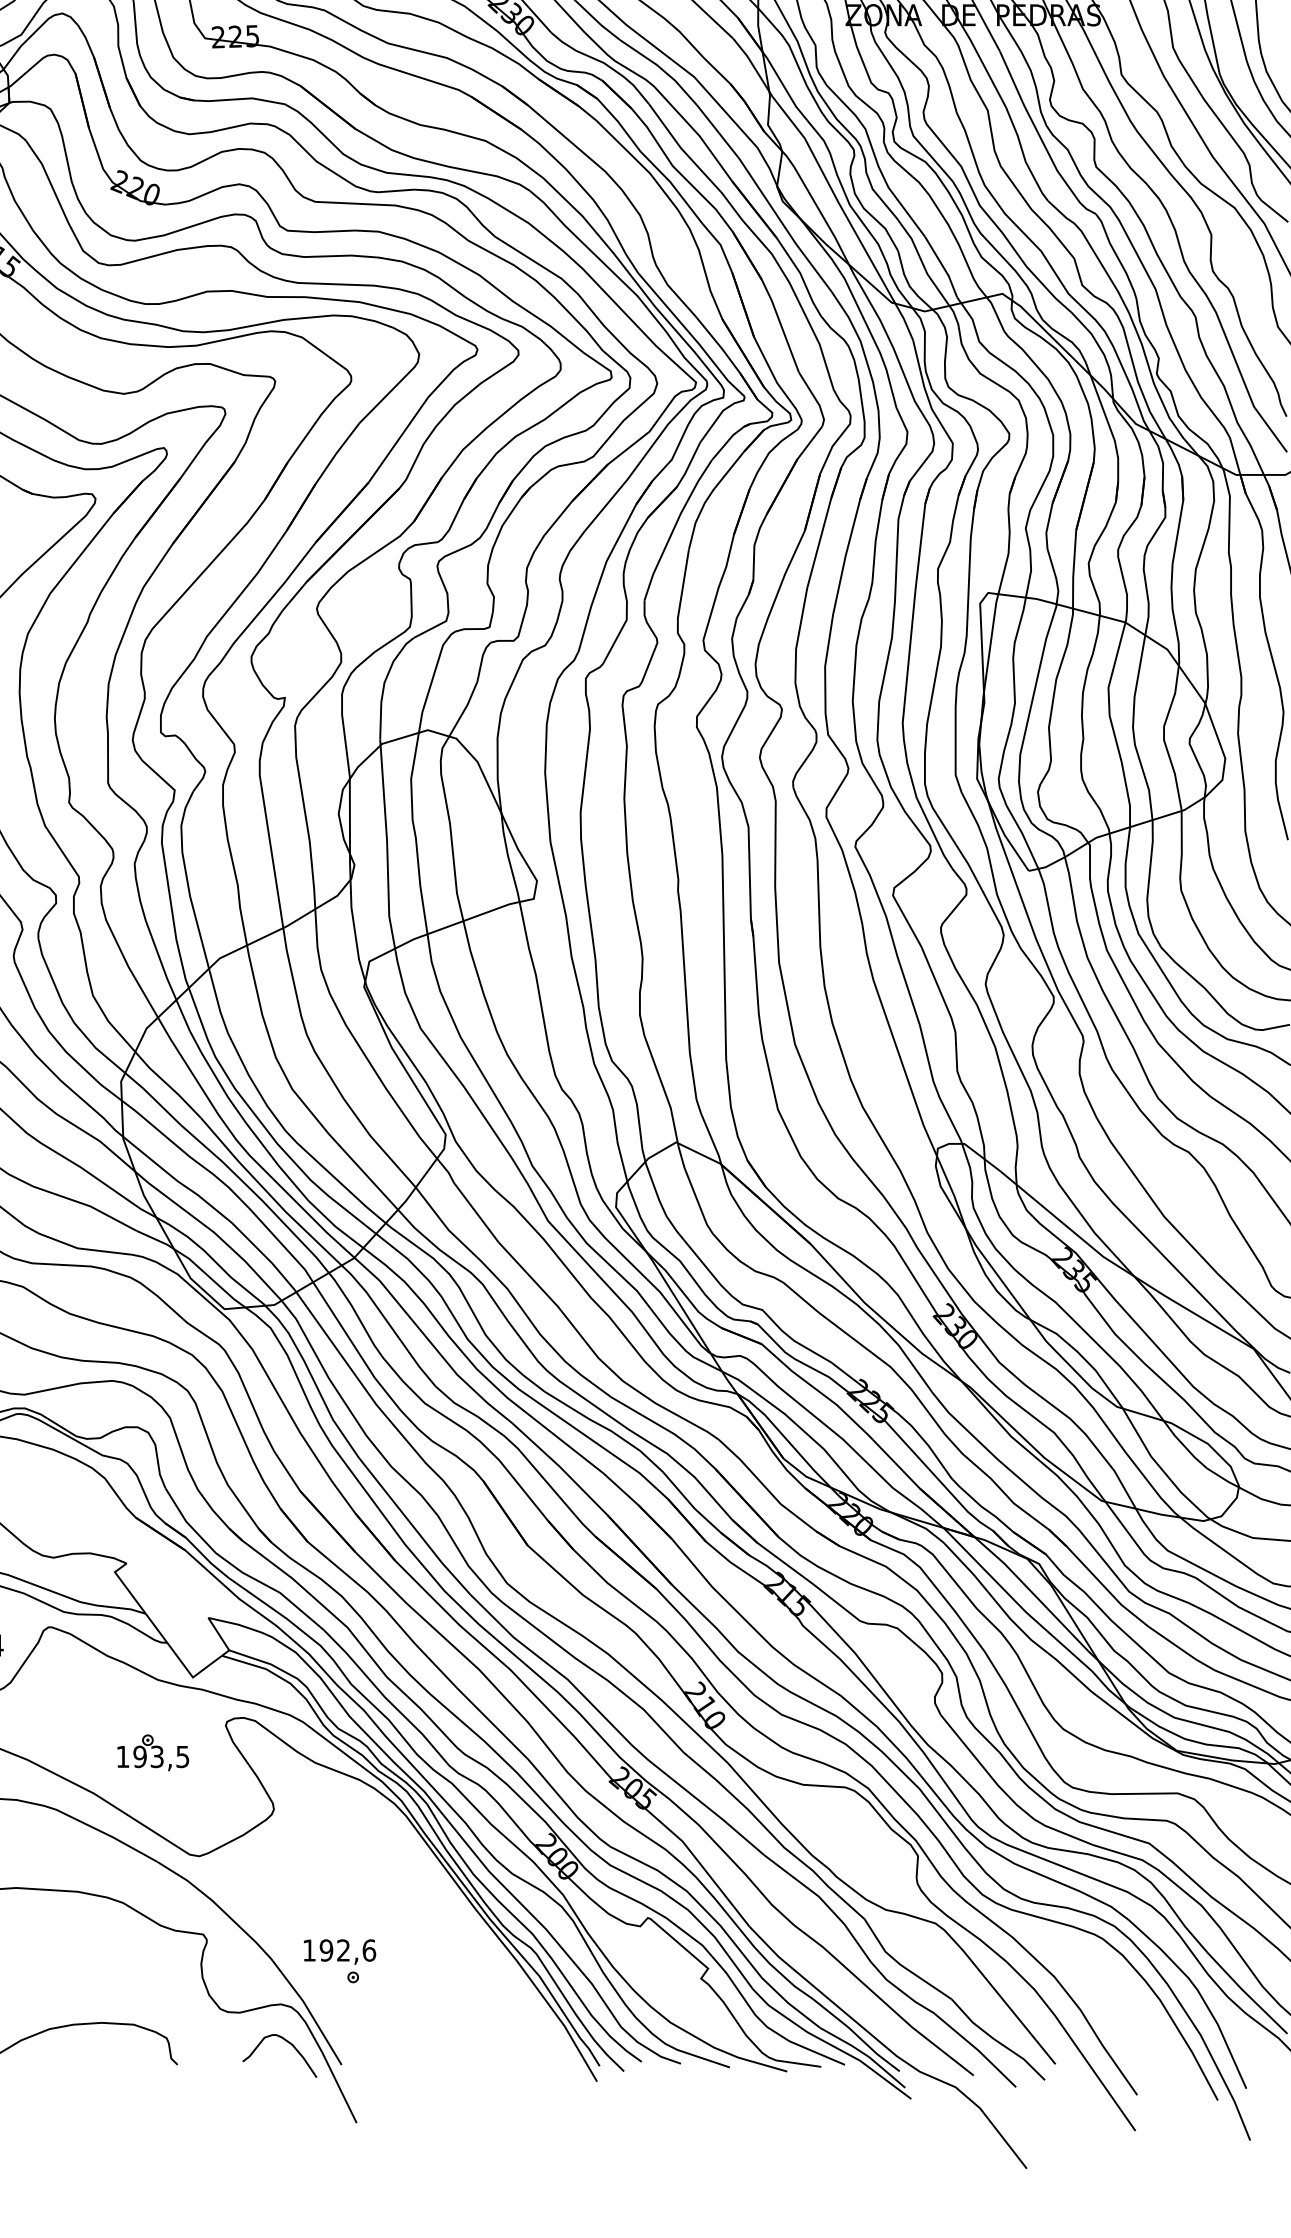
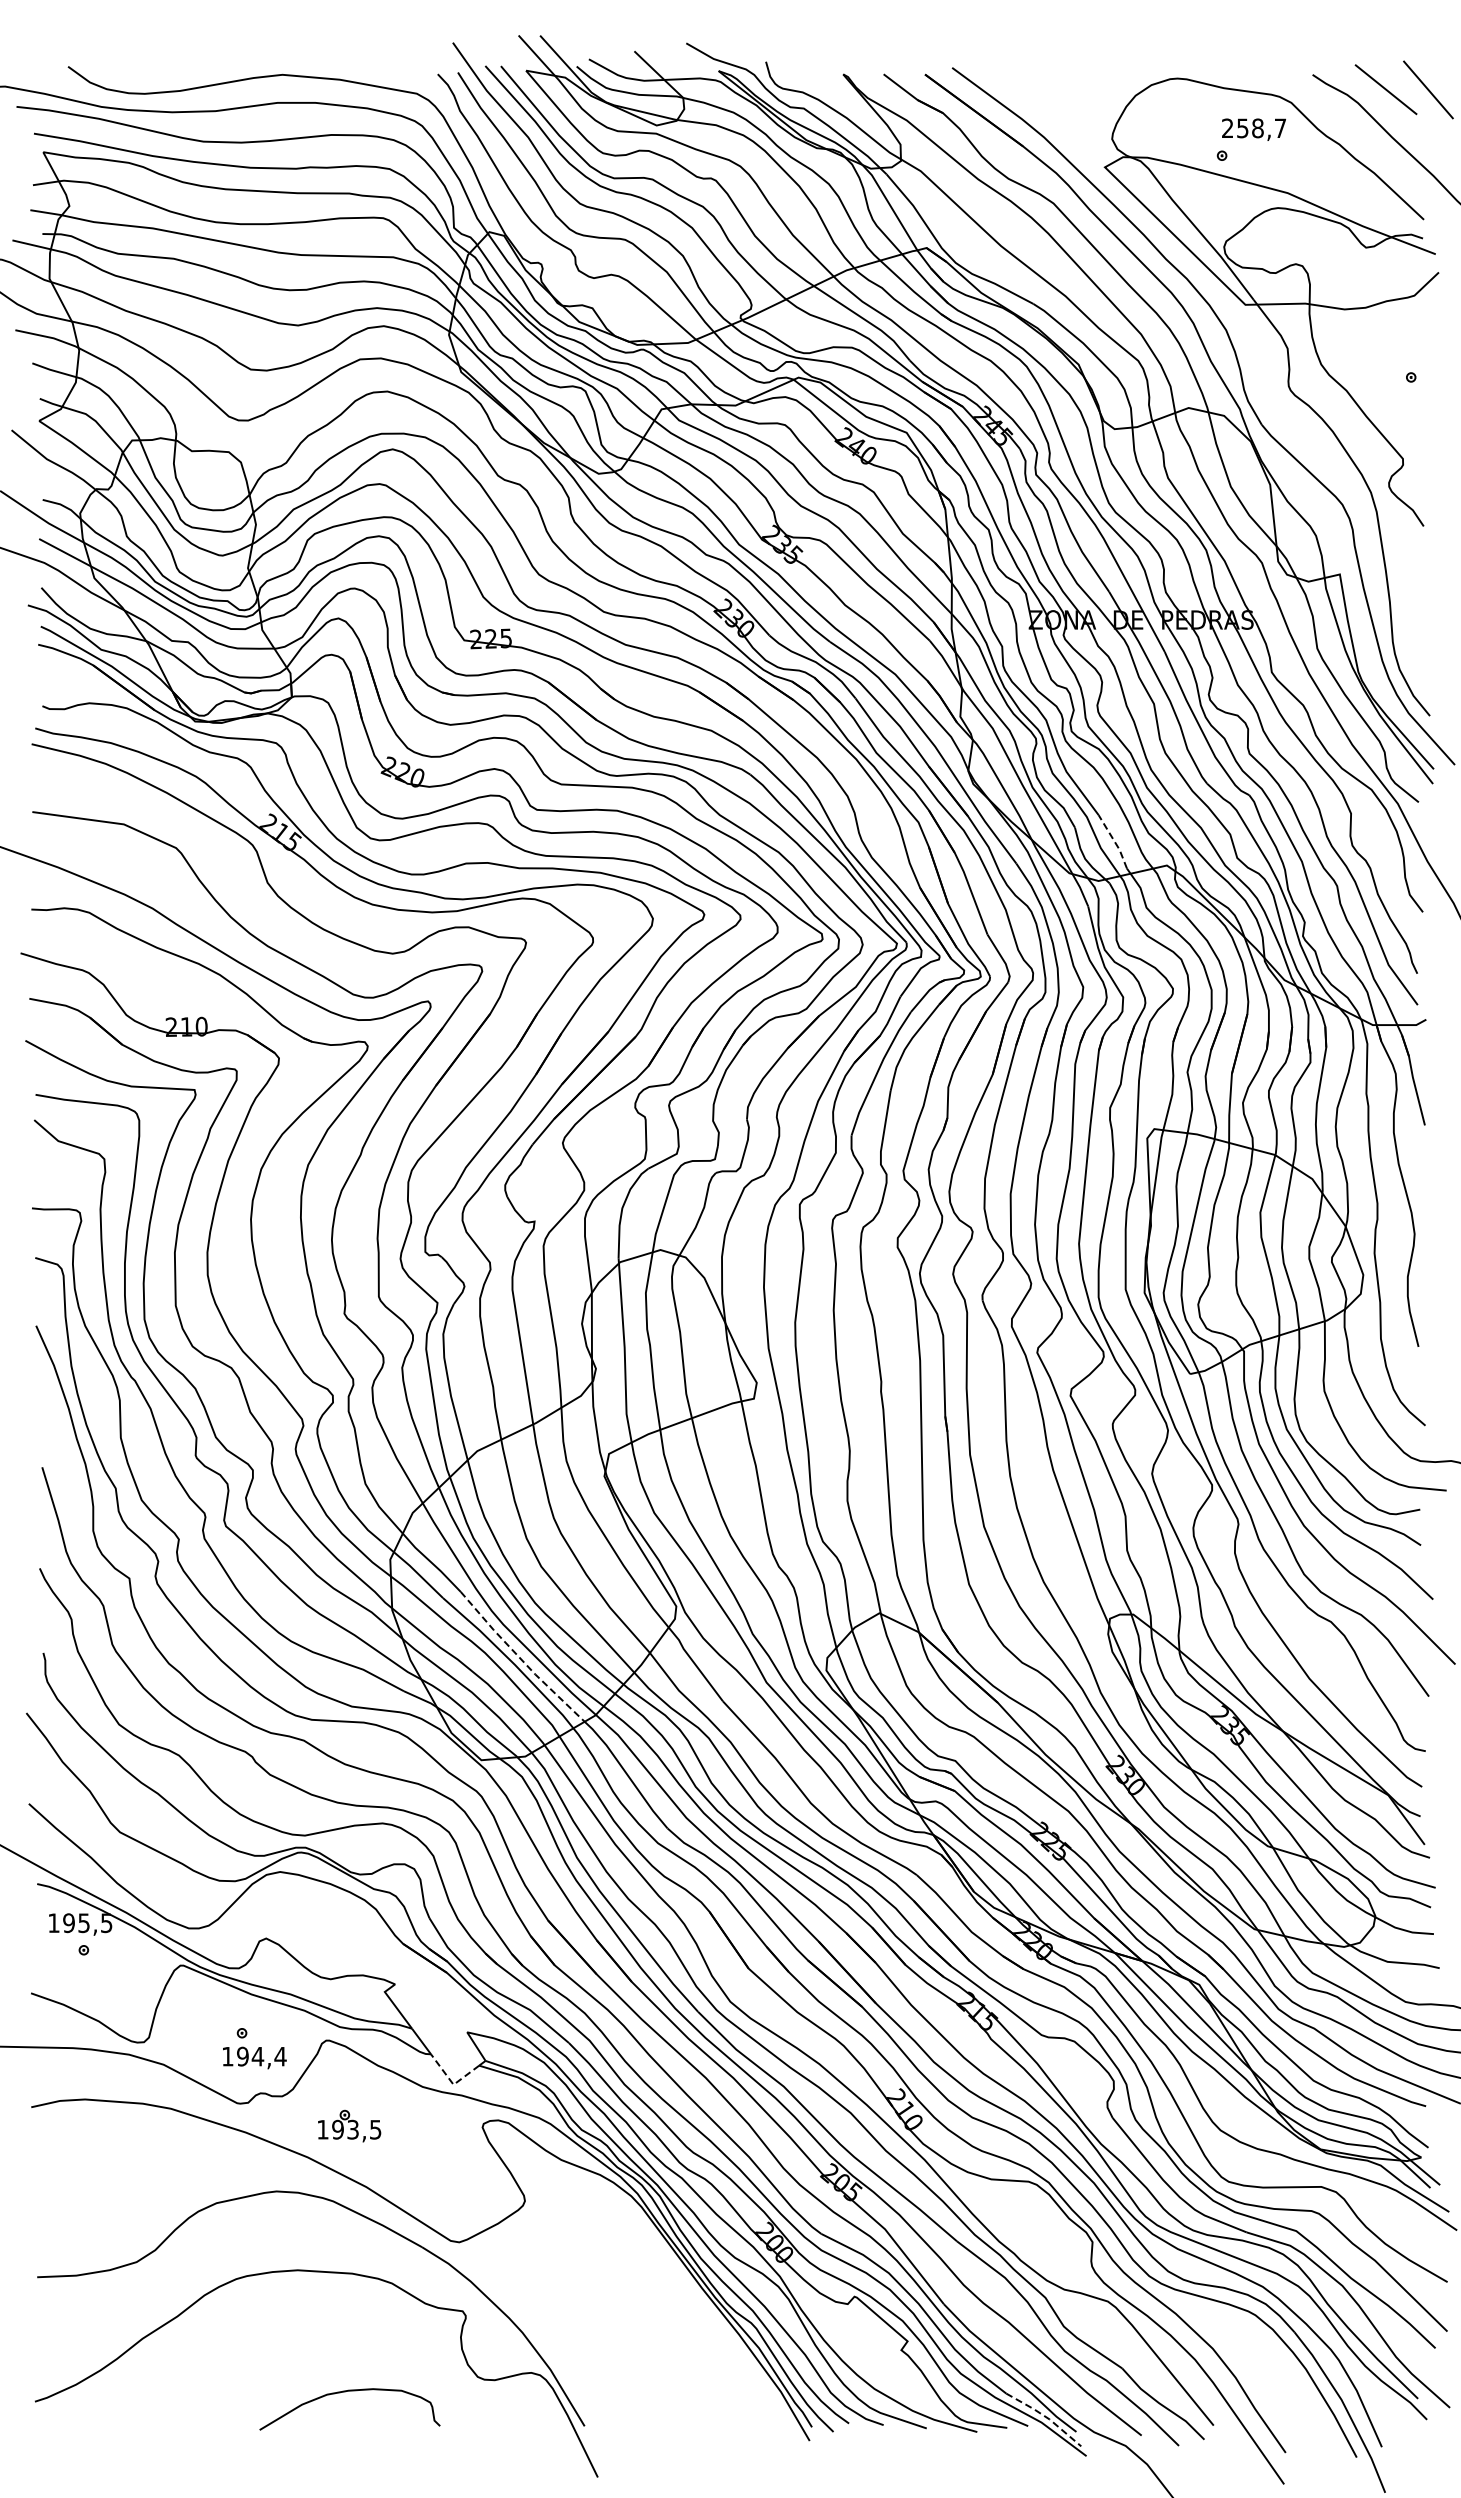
line: (942, 266) -> (1114, 841), solid -> dashed
line: (268, 1194) -> (520, 1659), solid -> dashed
line: (190, 1674) -> (451, 2082), solid -> dashed
part: (153, 1752) -> (349, 2125), moved
part: (339, 1960) -> (582, 2334), removed
curve: (287, 2042) -> (536, 2406), removed
line: (864, 2053) -> (1045, 2416), solid -> dashed

